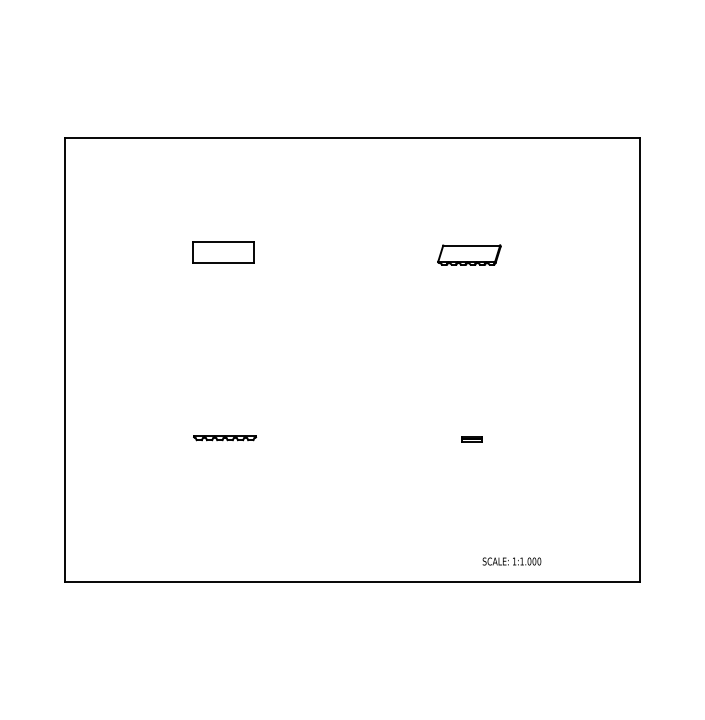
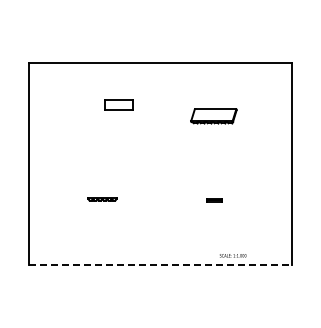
part: (222, 251) -> (118, 104), moved
part: (468, 253) -> (213, 115), size x1.6
part: (471, 437) -> (214, 199), size x1.6
line: (352, 582) -> (160, 265), solid -> dashed

